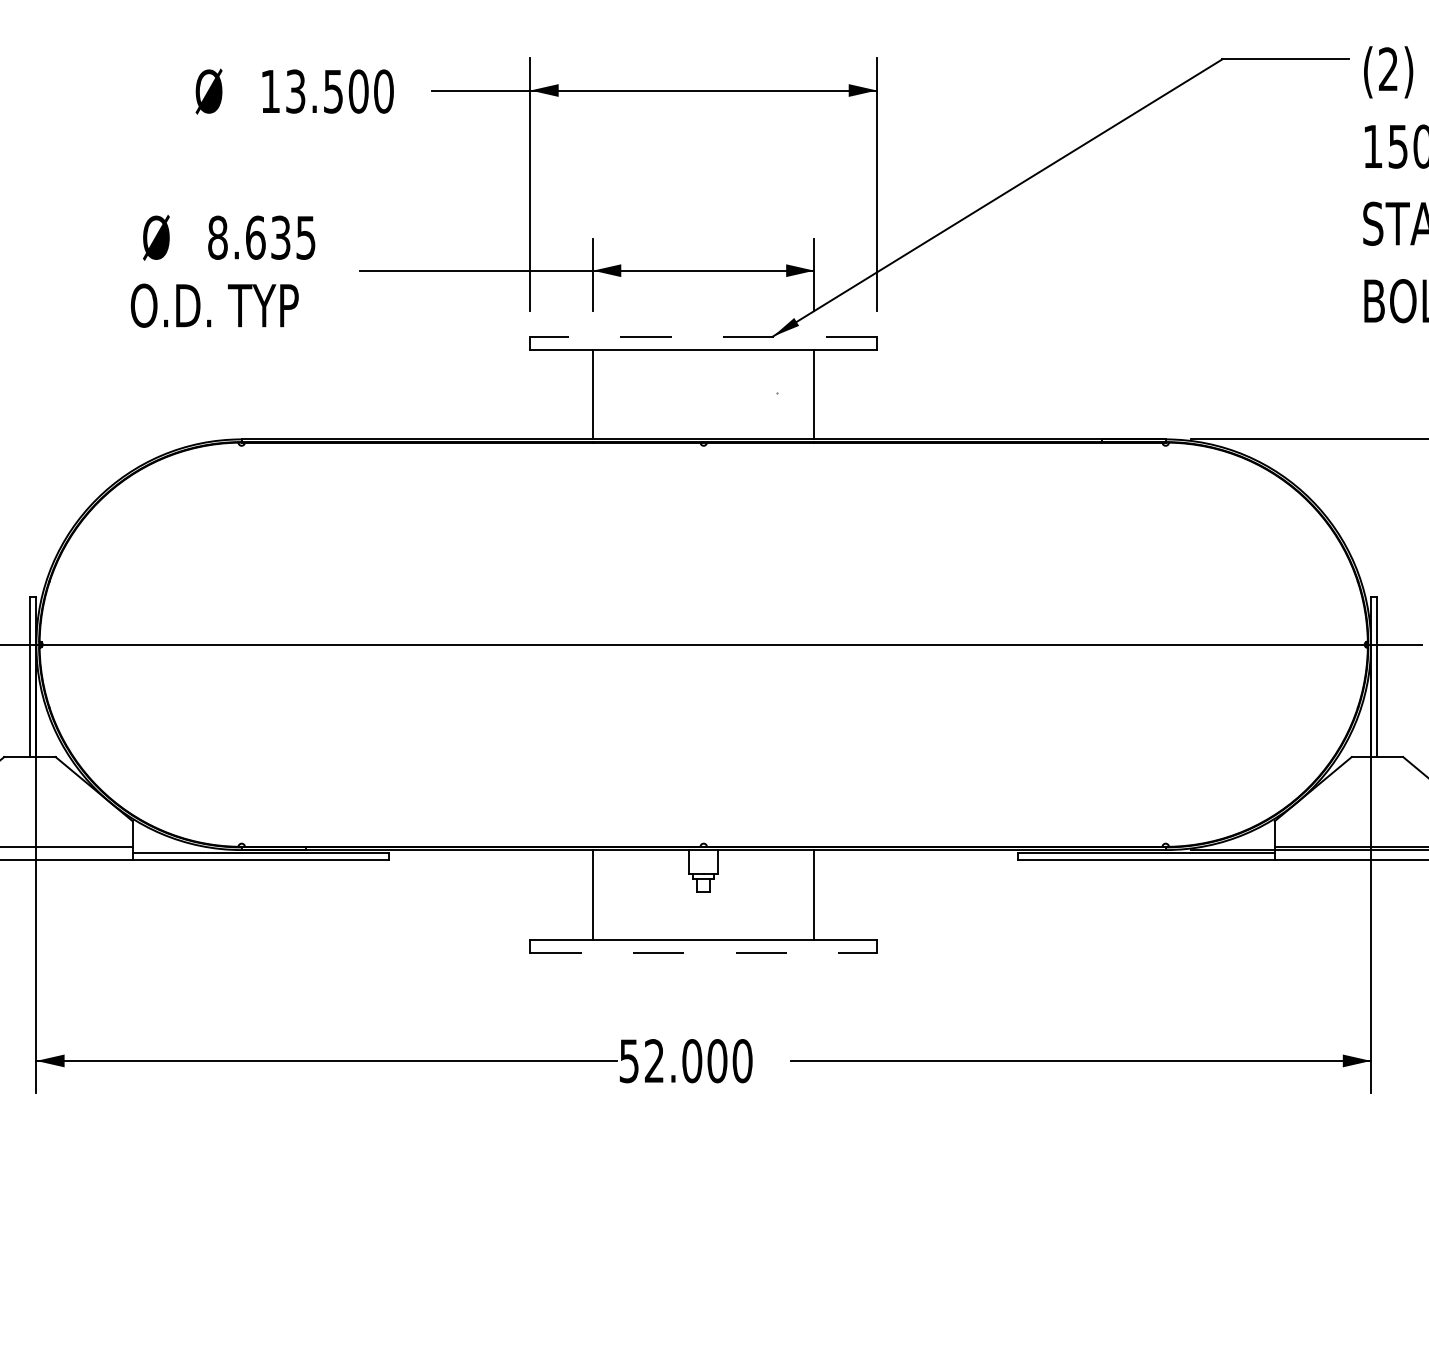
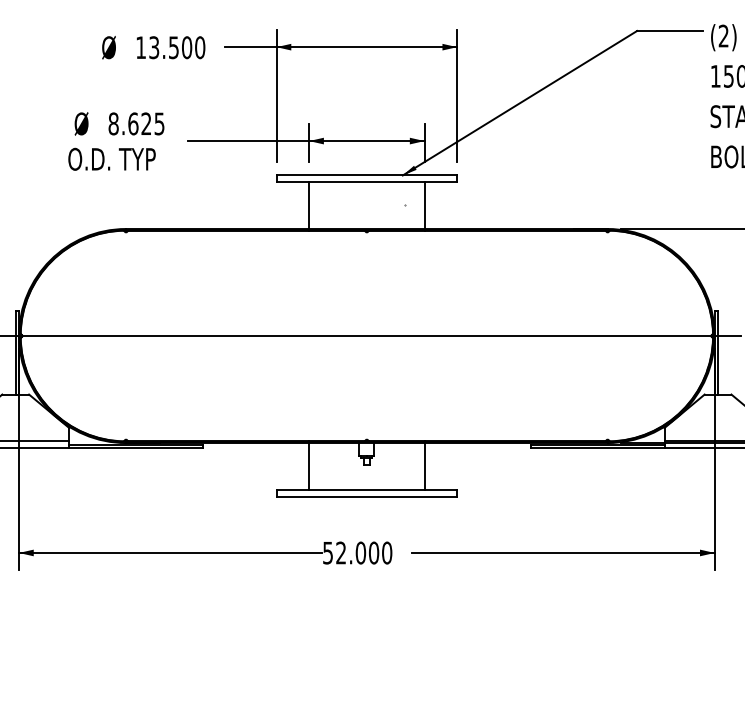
text: (280, 236) -> (146, 123), 8.635 -> 8.625
line: (702, 336) -> (366, 175), dashed -> solid
line: (704, 952) -> (367, 496), dashed -> solid

